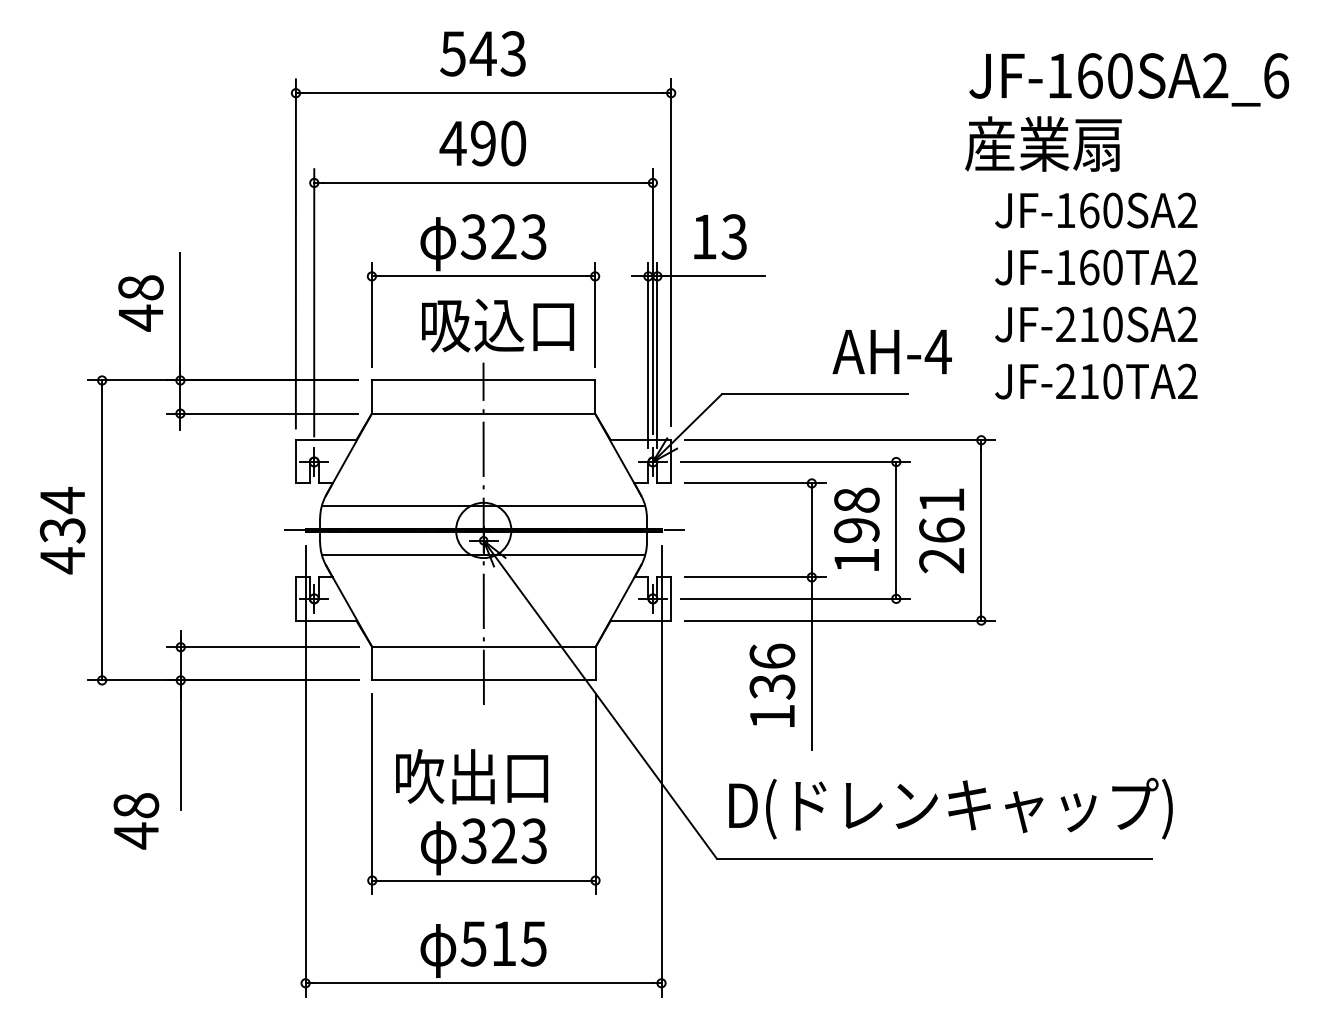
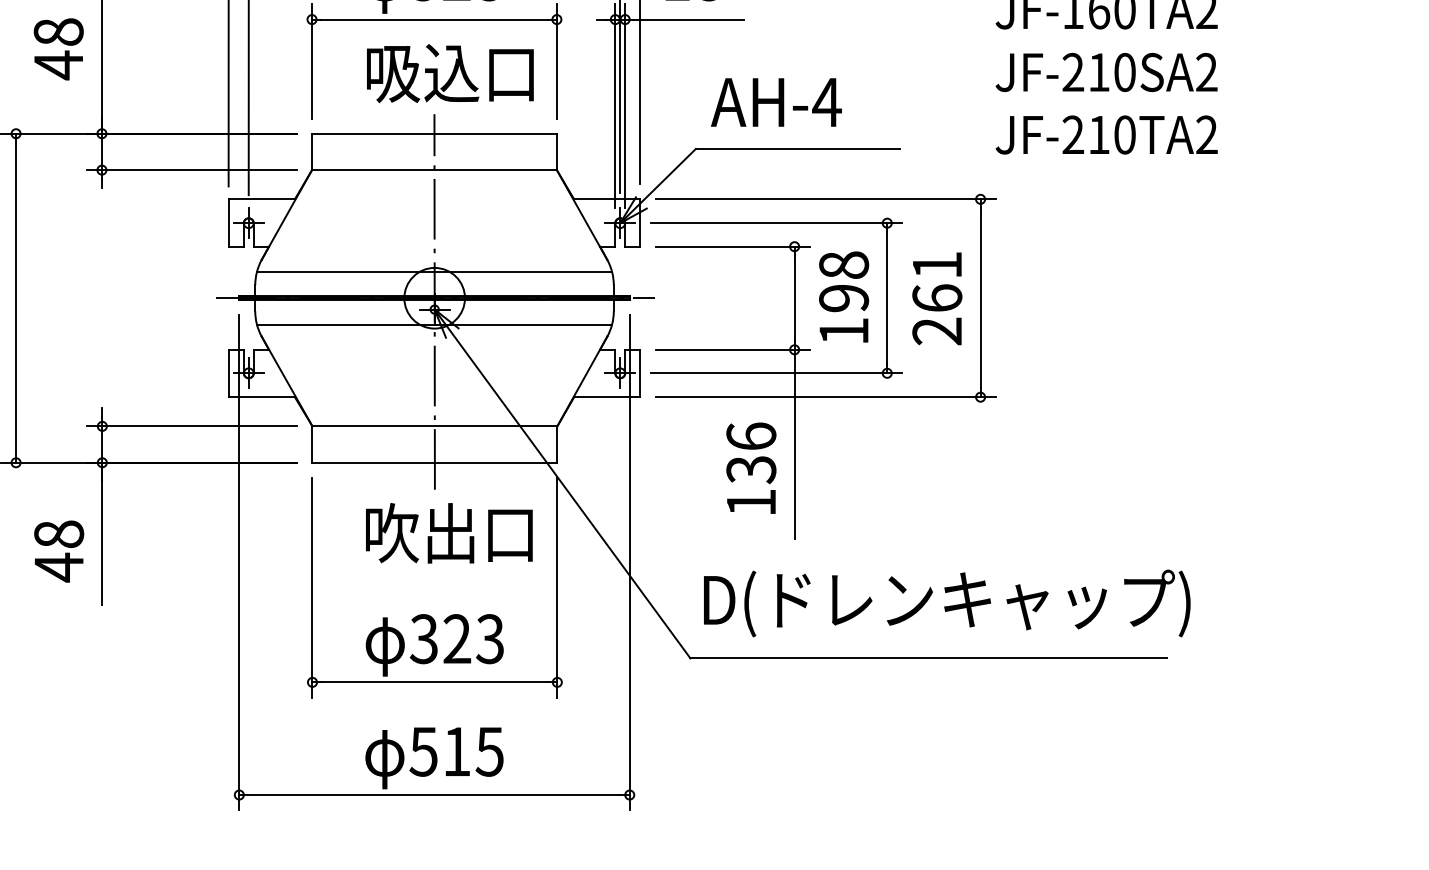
text: (891, 351) -> (775, 101), moved
text: (472, 776) -> (449, 533), moved
text: (136, 821) -> (59, 551), moved

